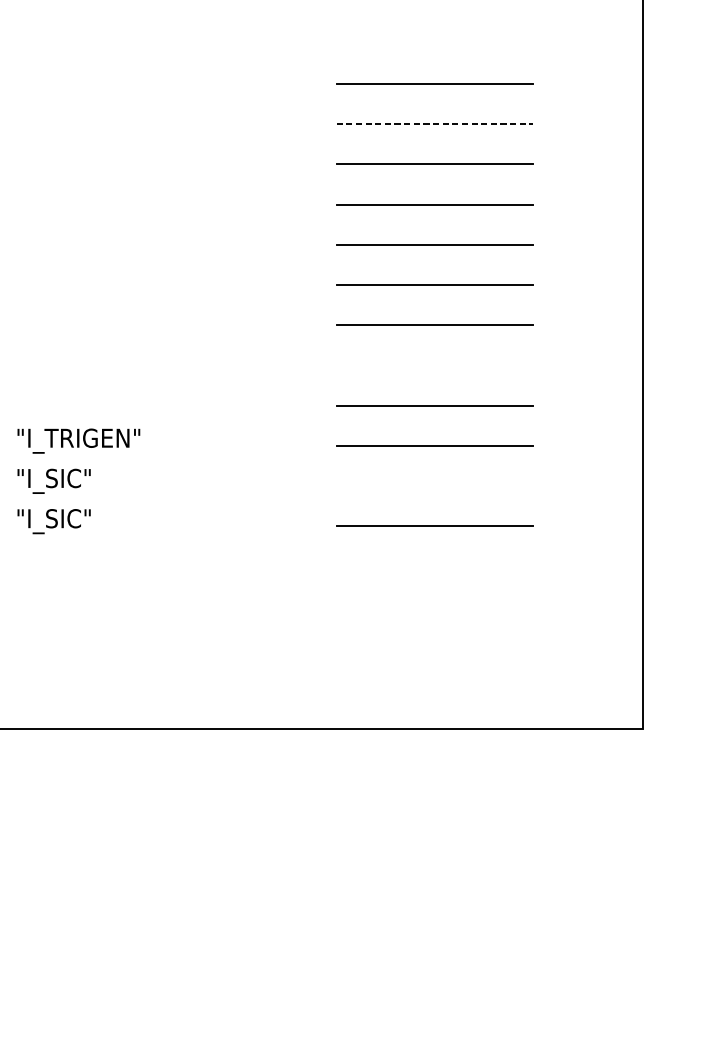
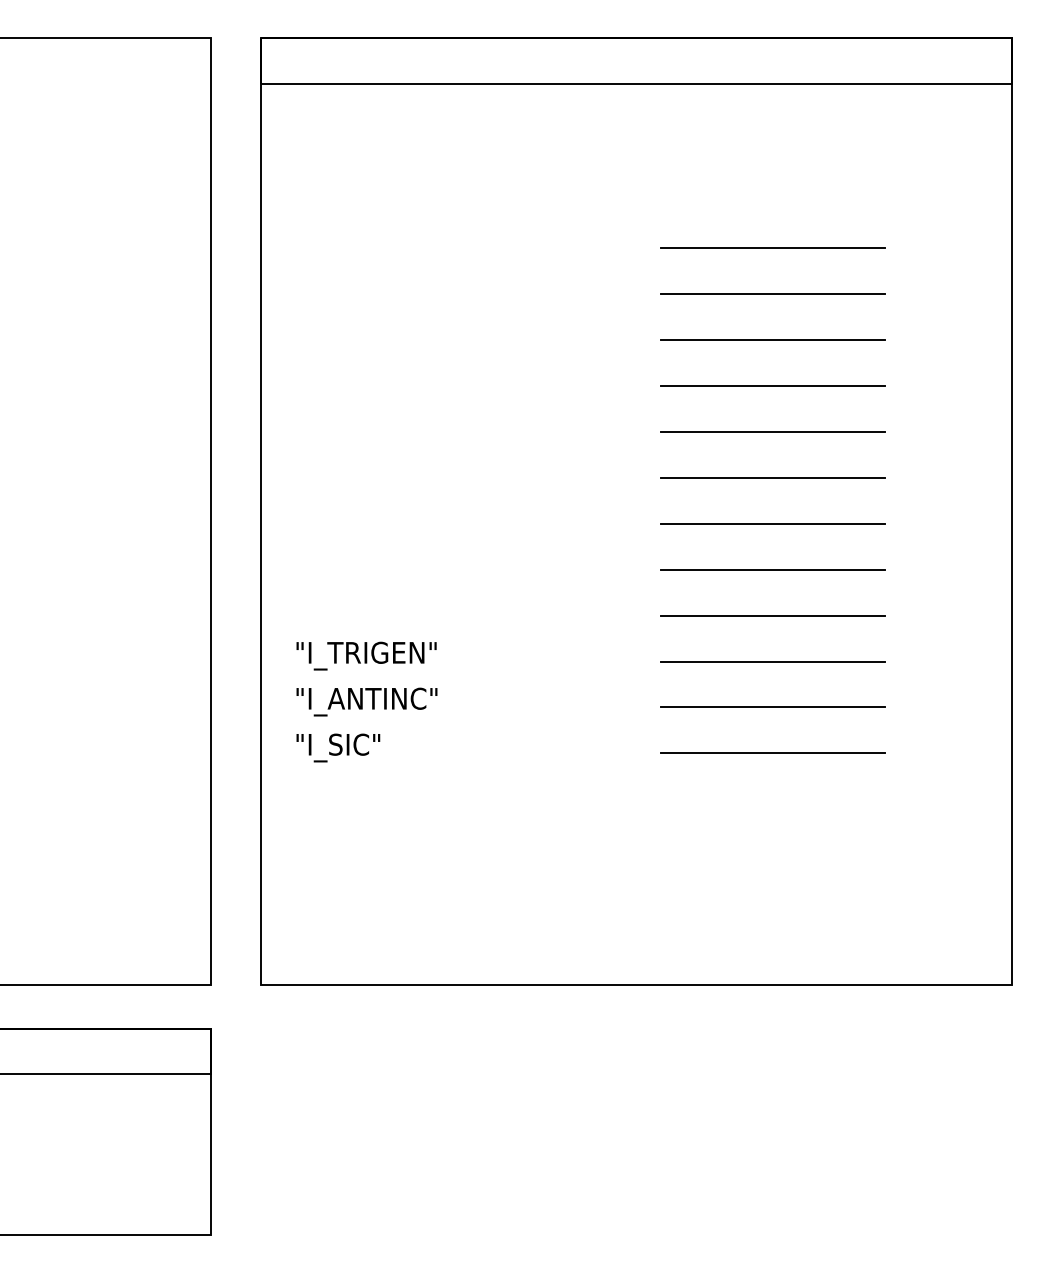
line: (435, 124) -> (773, 294), dashed -> solid
line: (434, 365) -> (772, 569), added
text: (92, 478) -> (382, 698), "I_SIC" -> "I_ANTINC"
line: (434, 486) -> (772, 707), added

